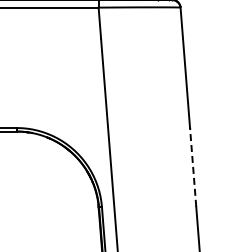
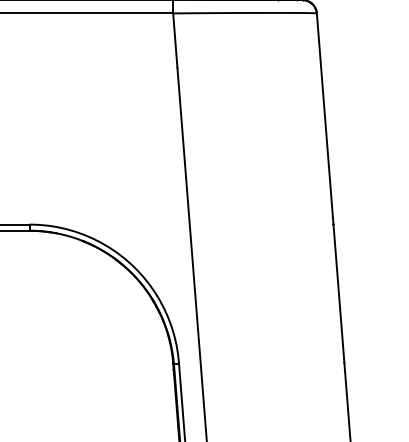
line: (193, 166) -> (339, 292), dashed -> solid

